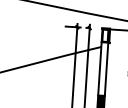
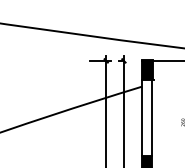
fill: (105, 35) -> (146, 69), added

